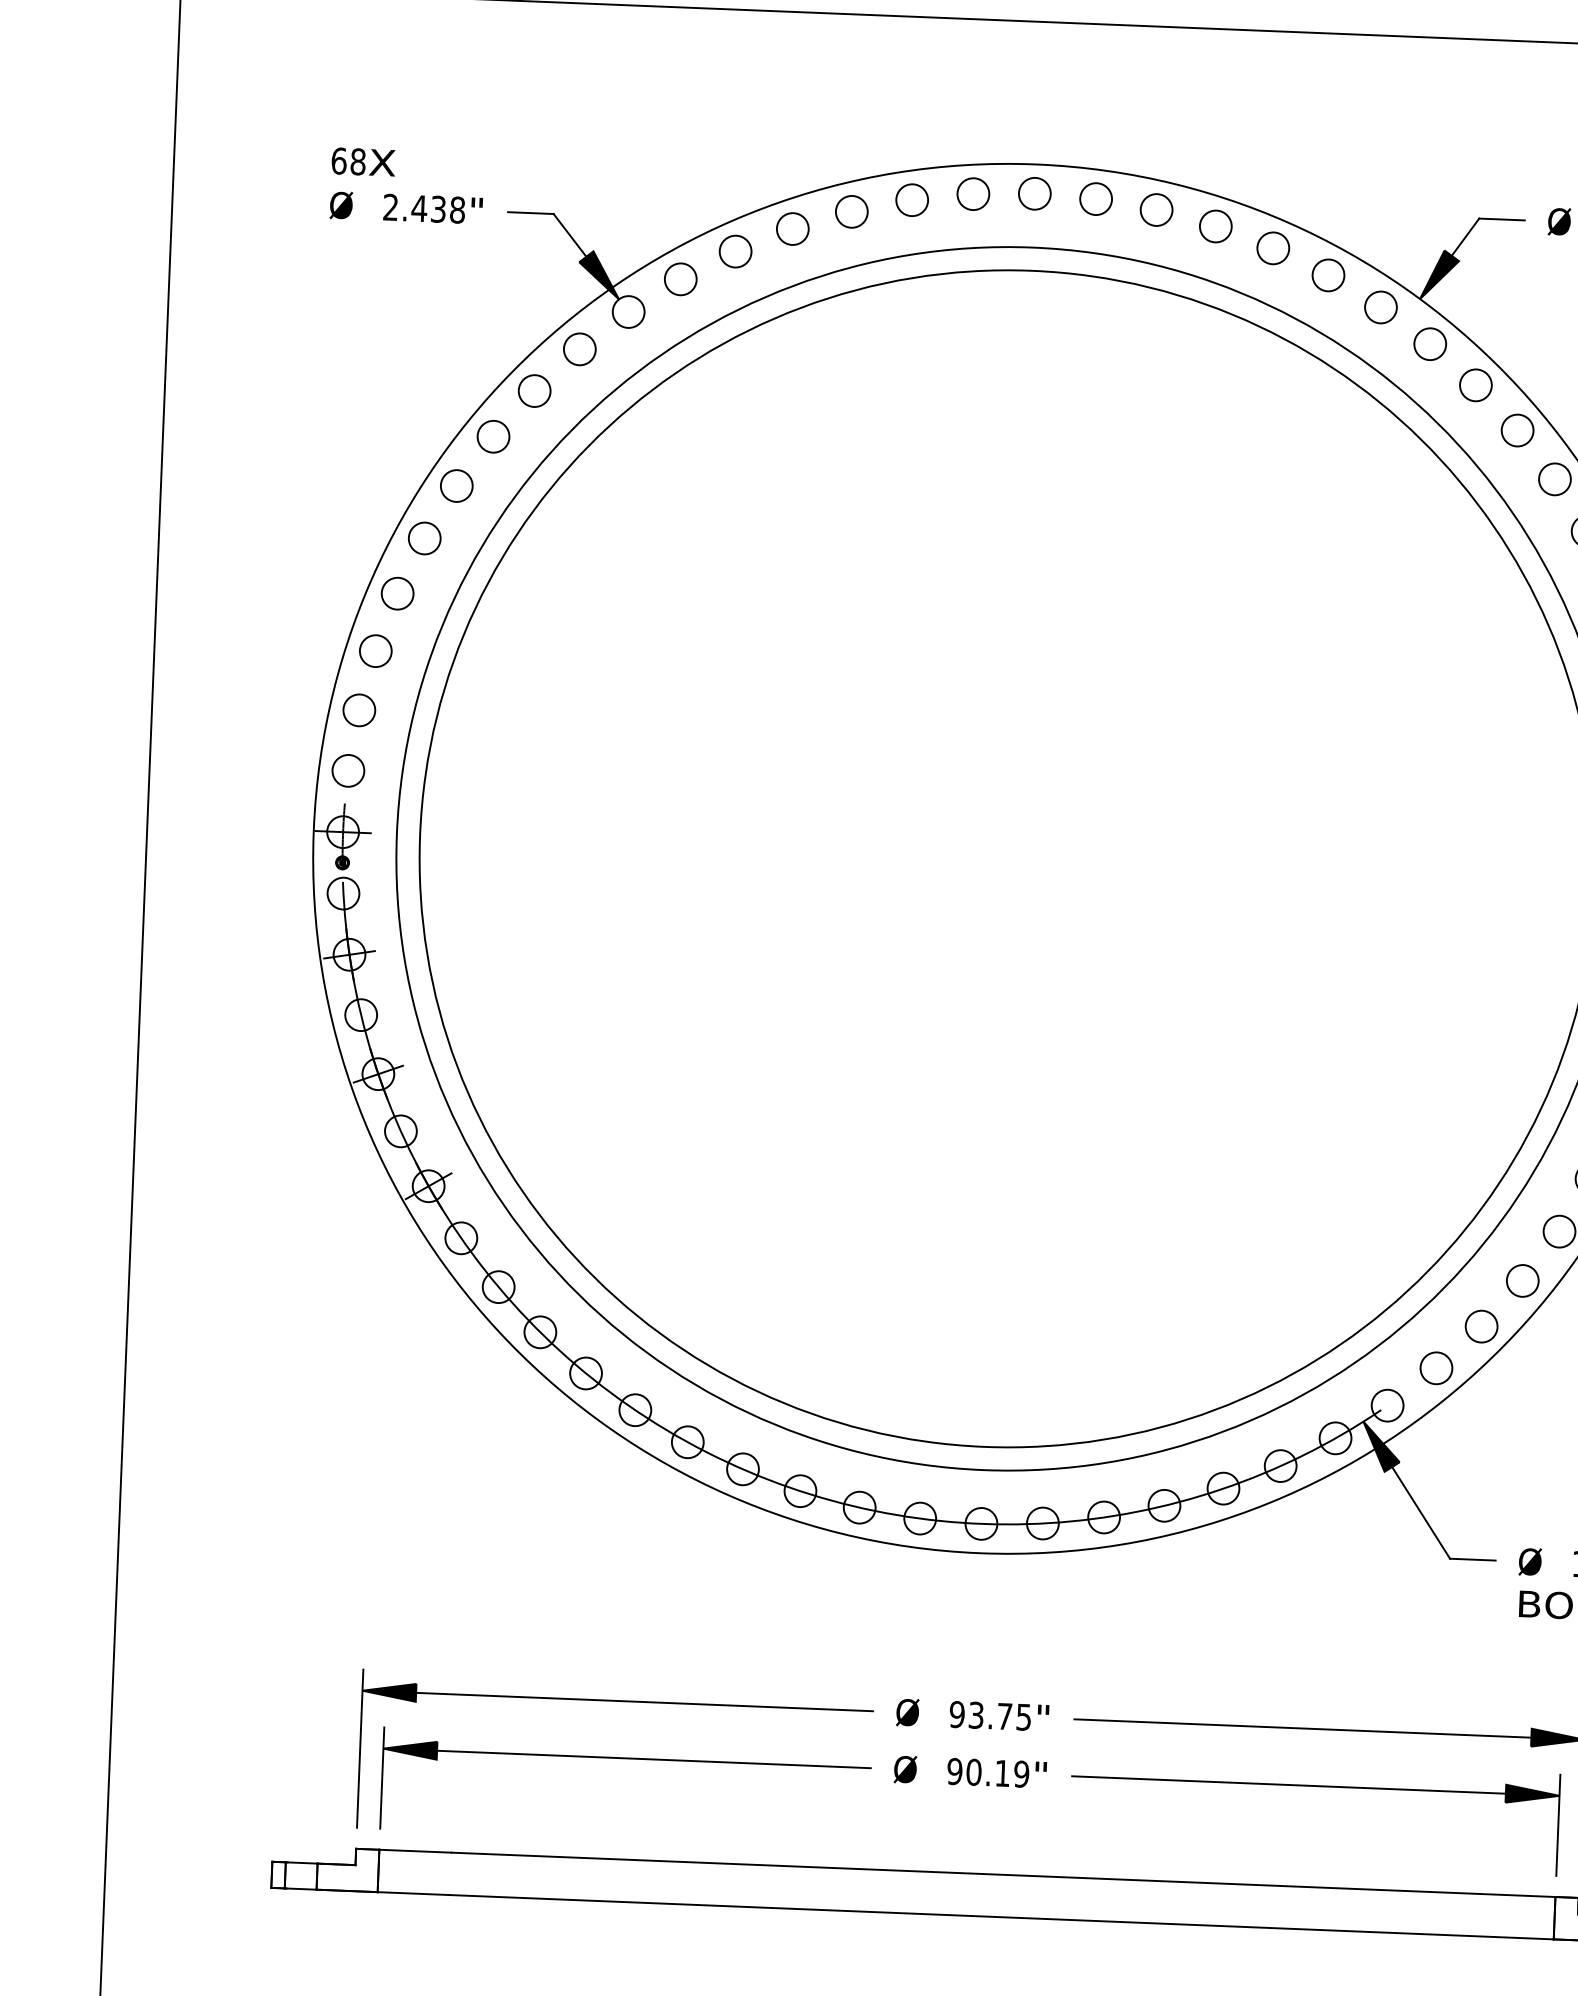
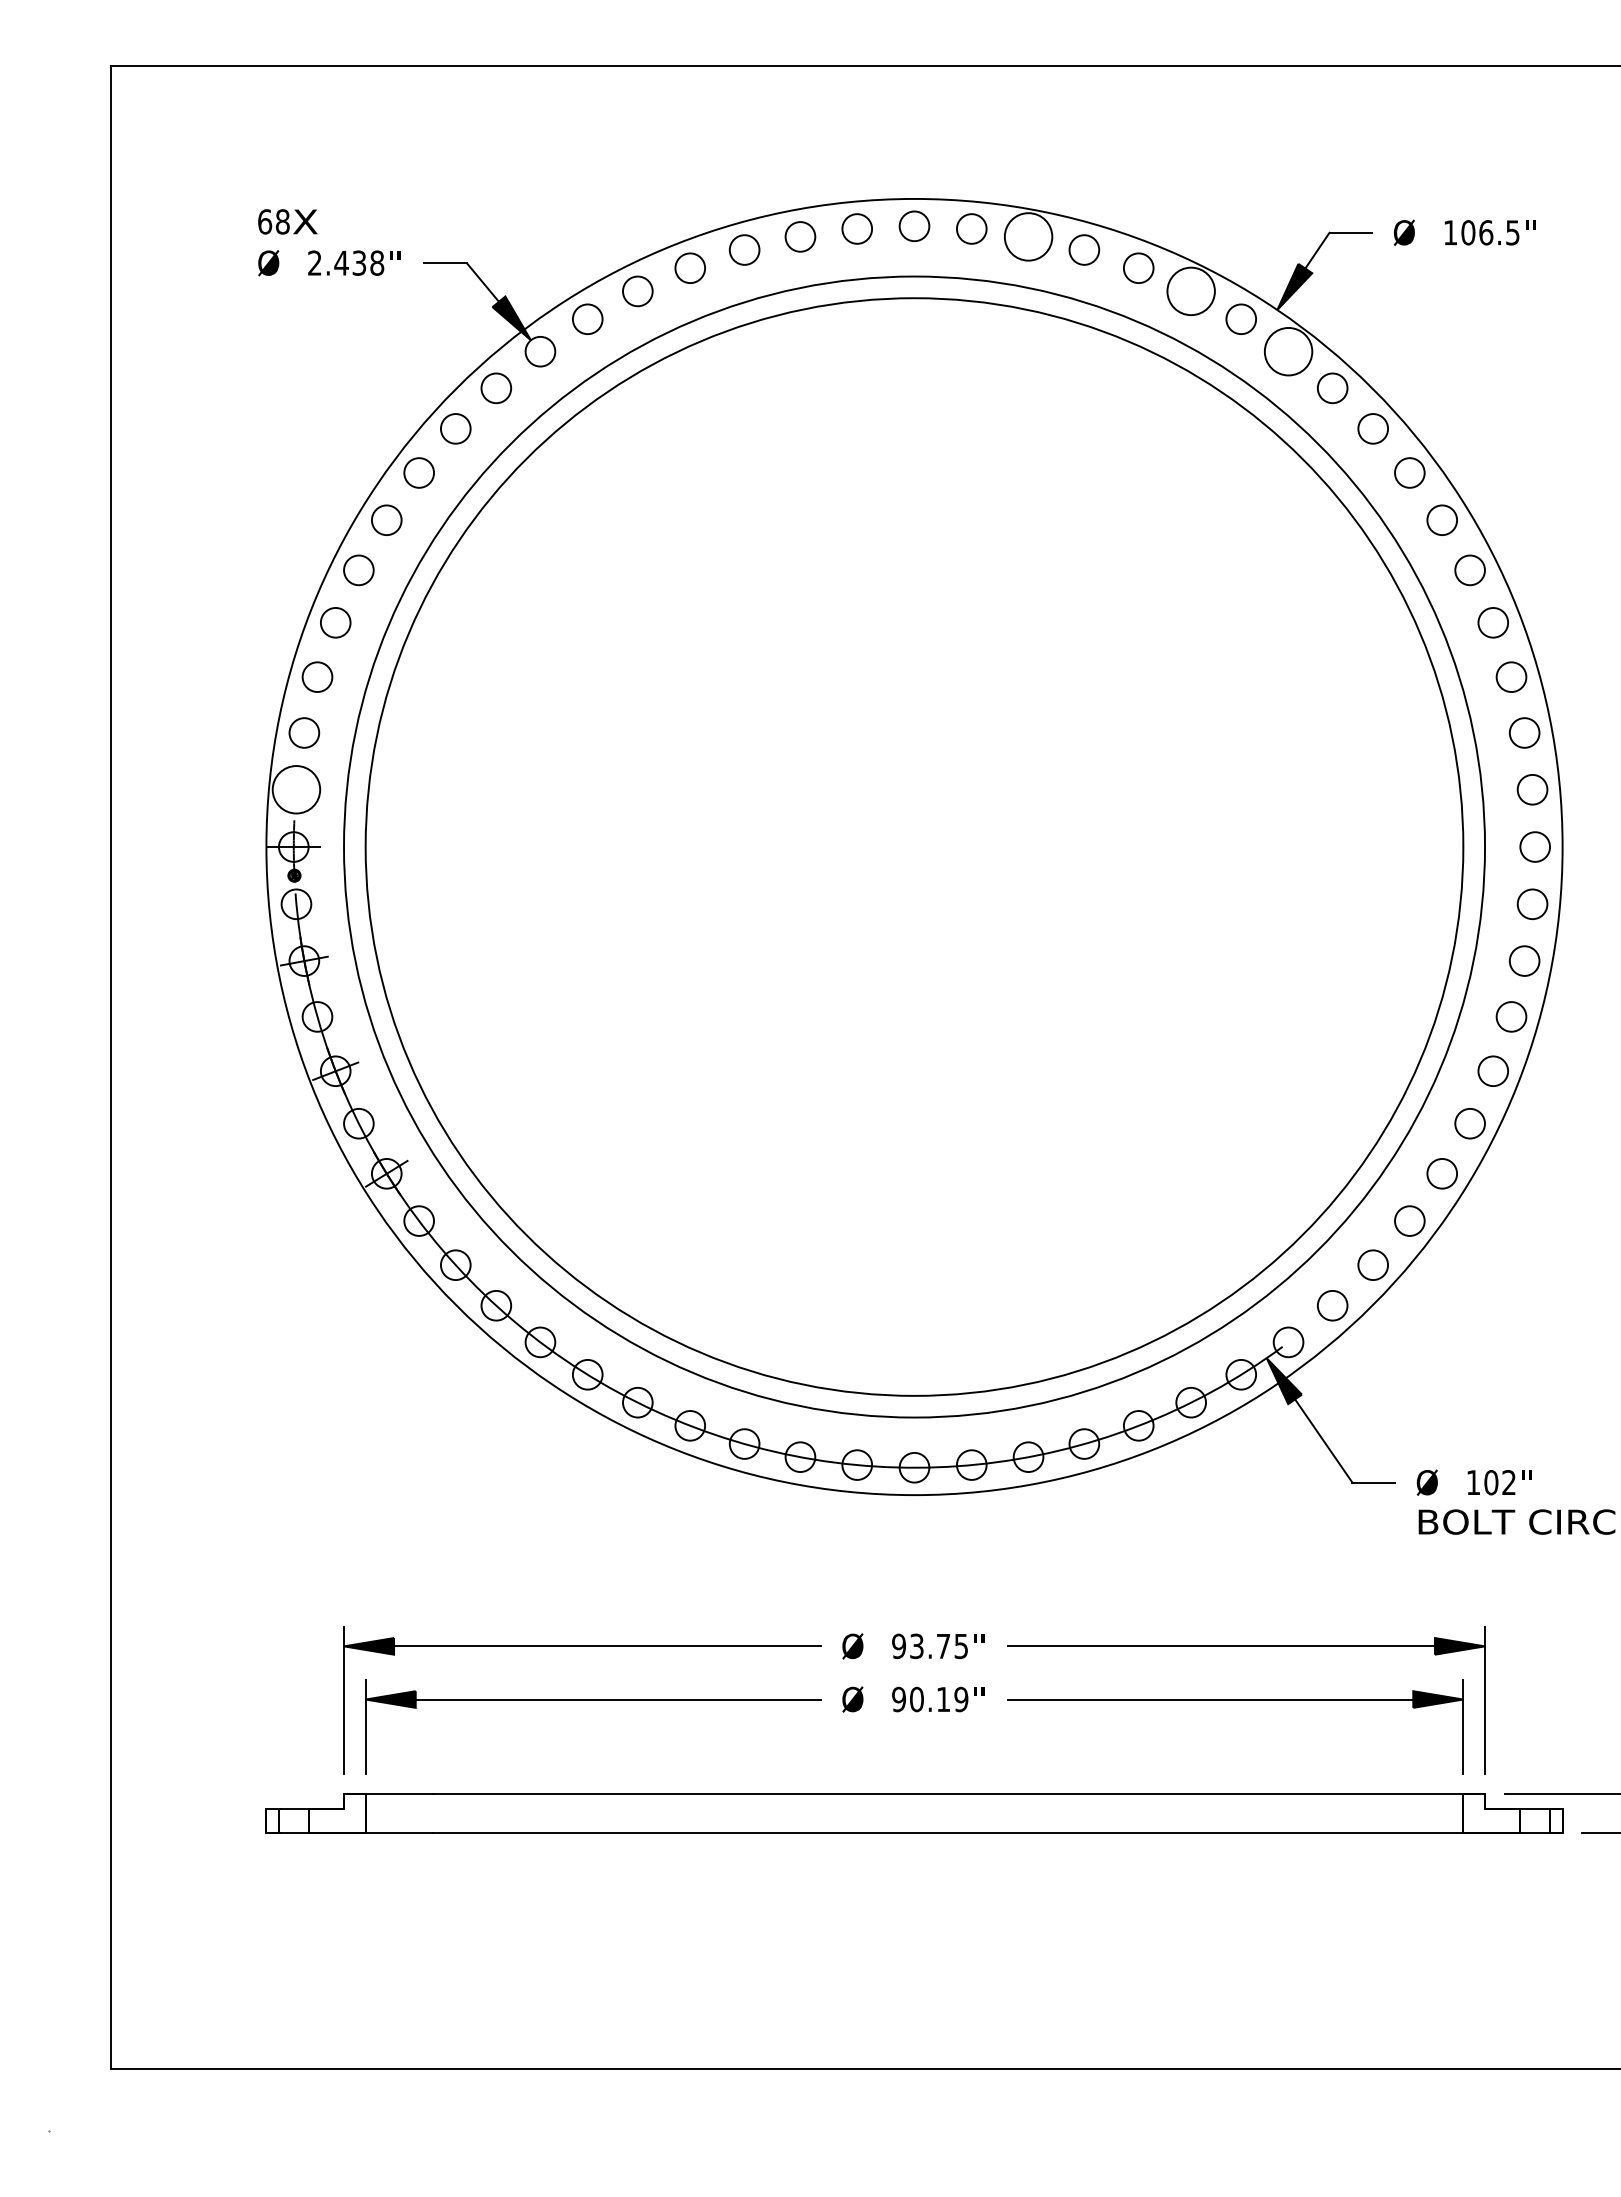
circle: (1156, 209) -> (1028, 236), size x1.6
circle: (1328, 275) -> (1191, 291), size x1.6
circle: (1430, 343) -> (1288, 351), size x1.6
circle: (348, 770) -> (296, 789), size x1.6

